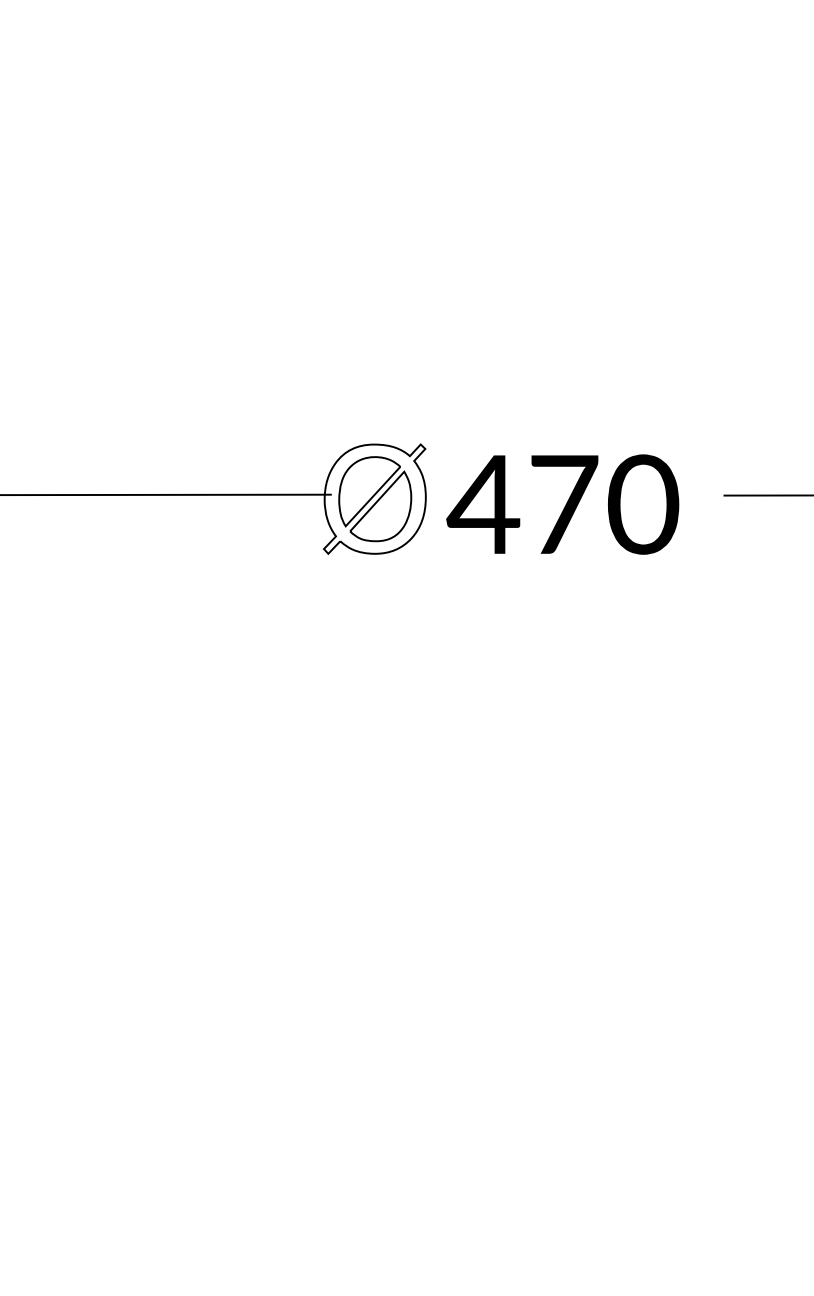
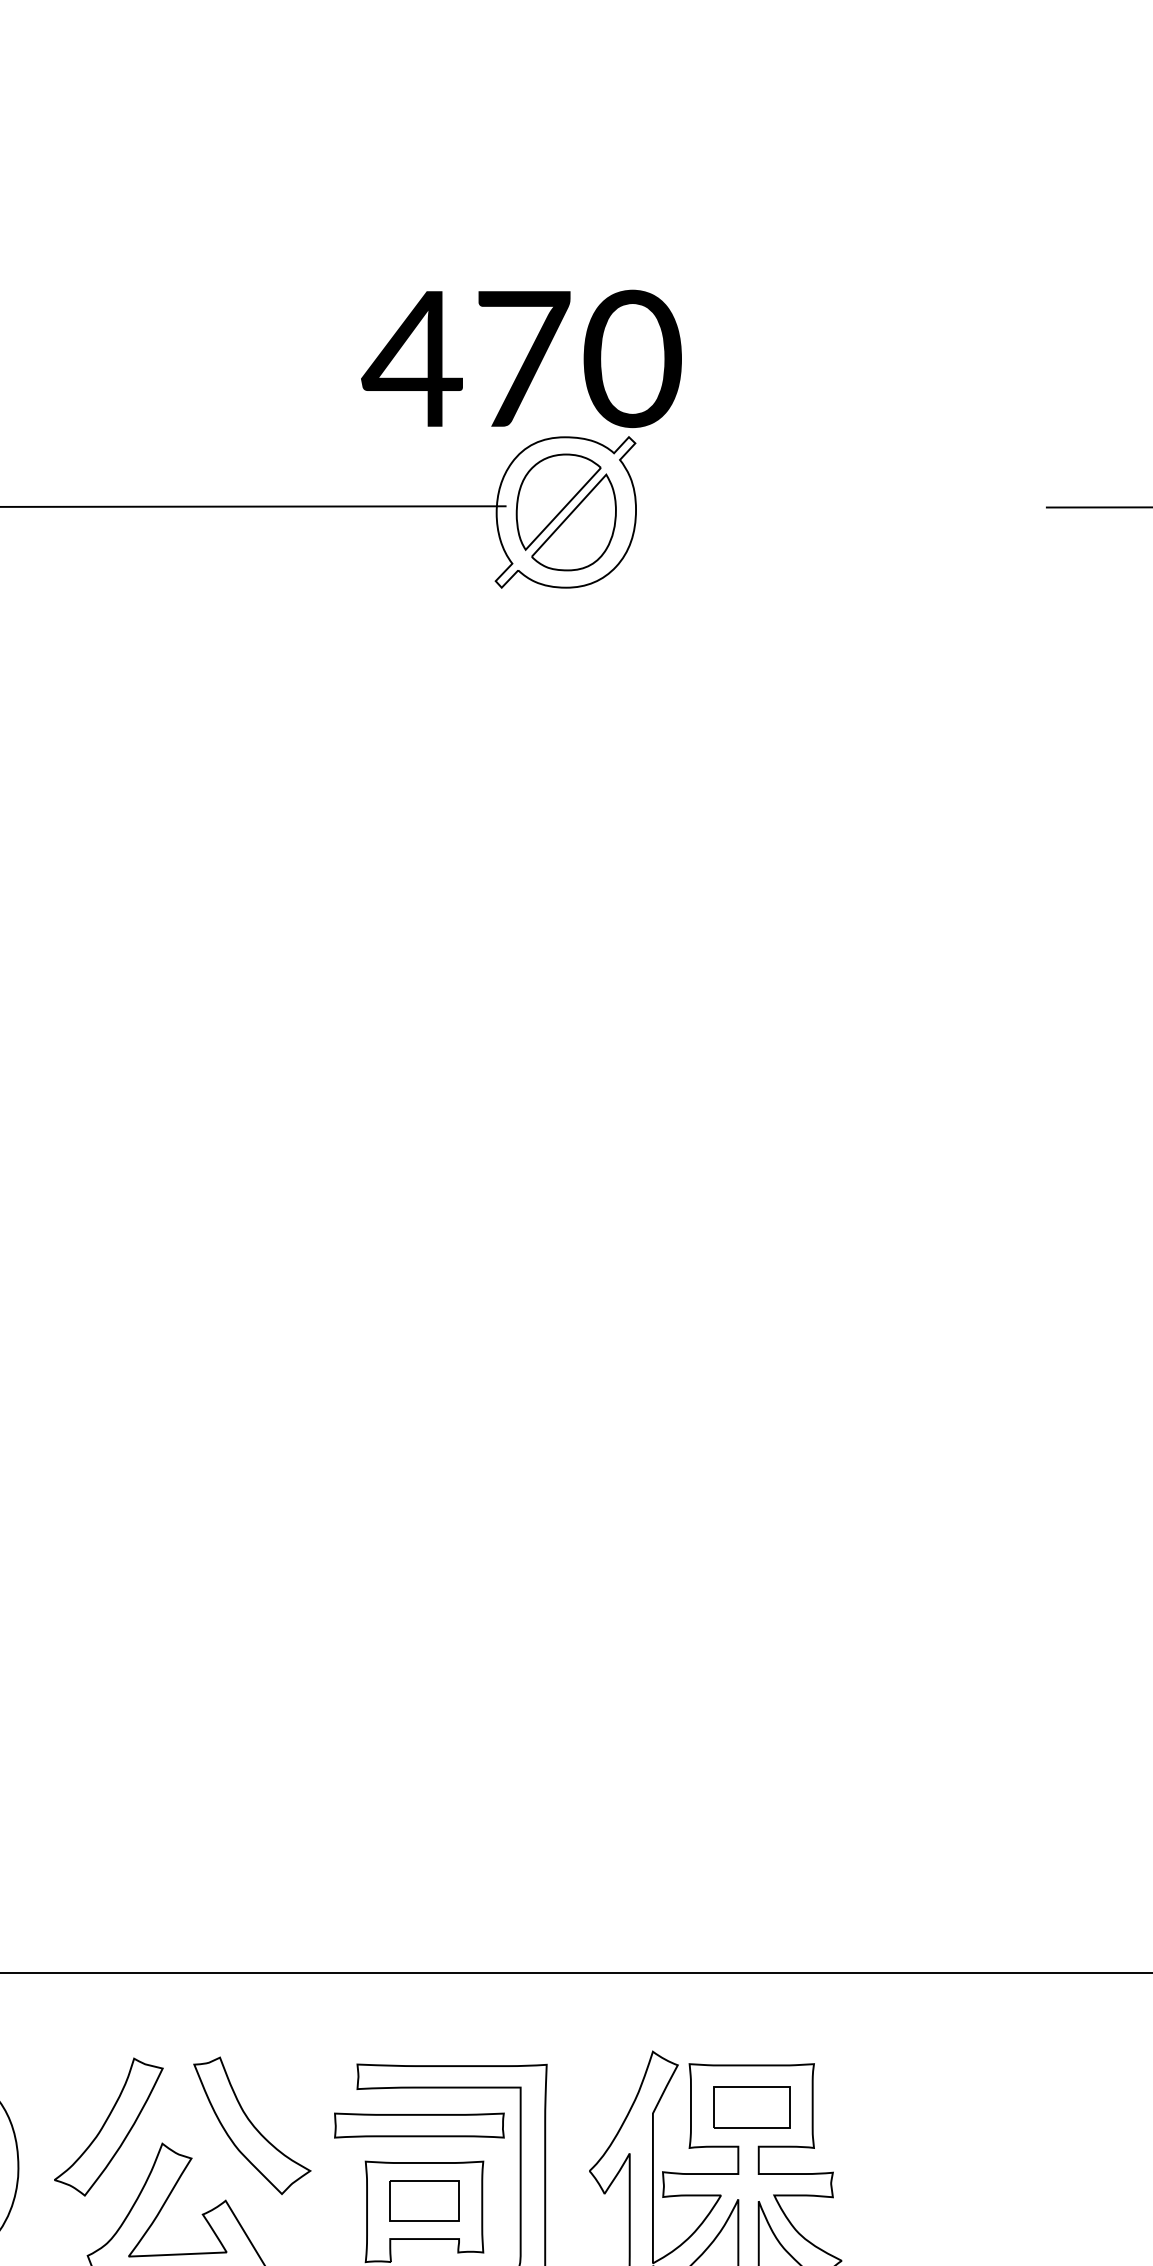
text: (562, 504) -> (521, 358), moved

